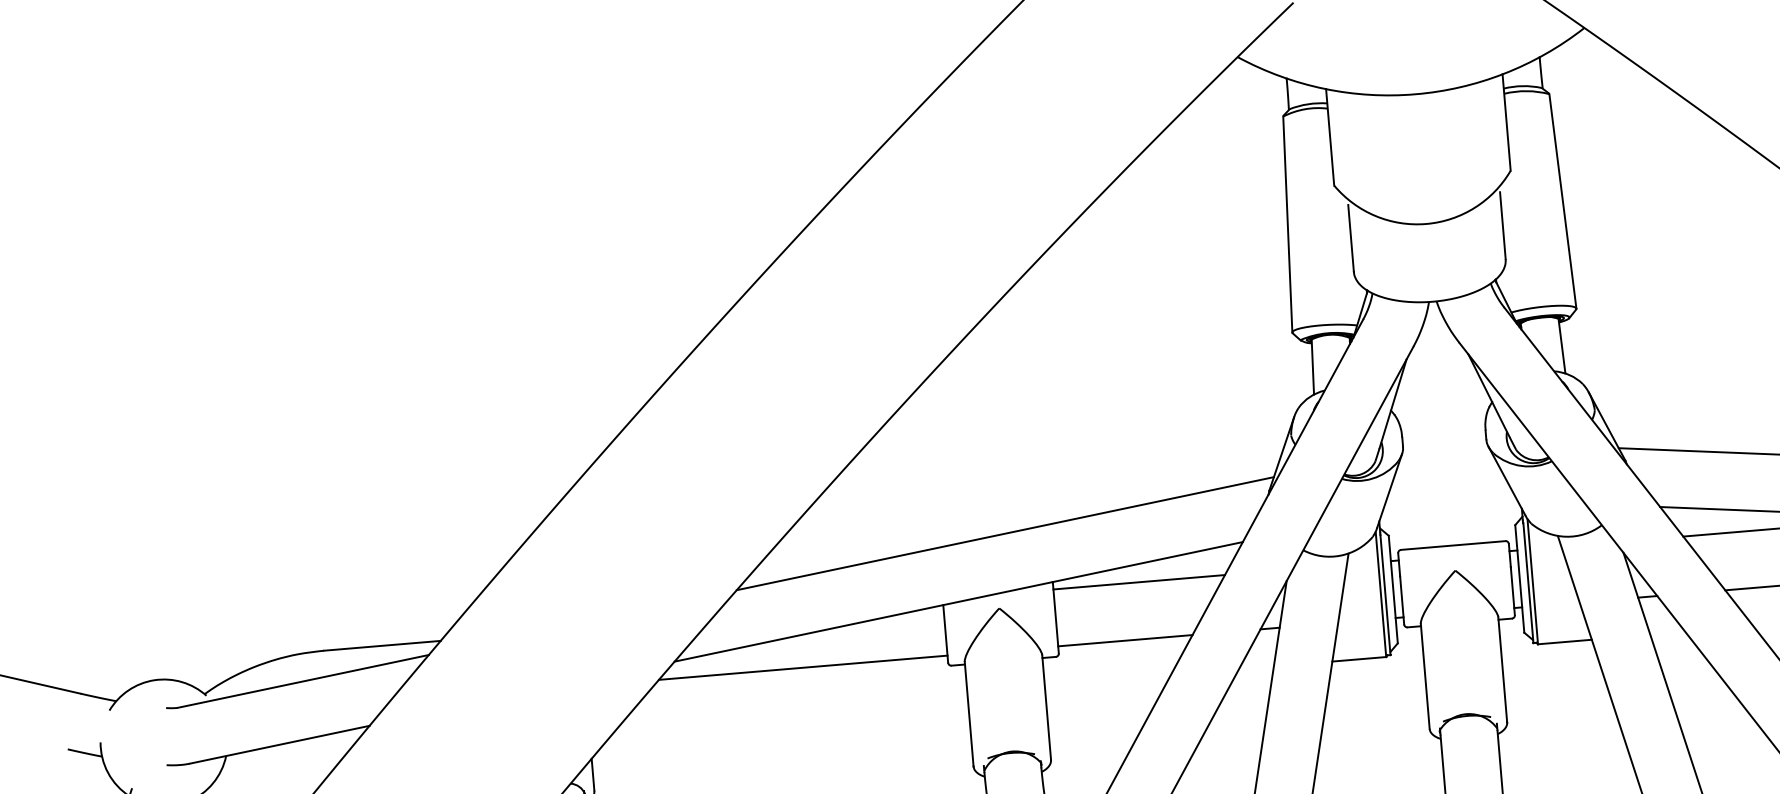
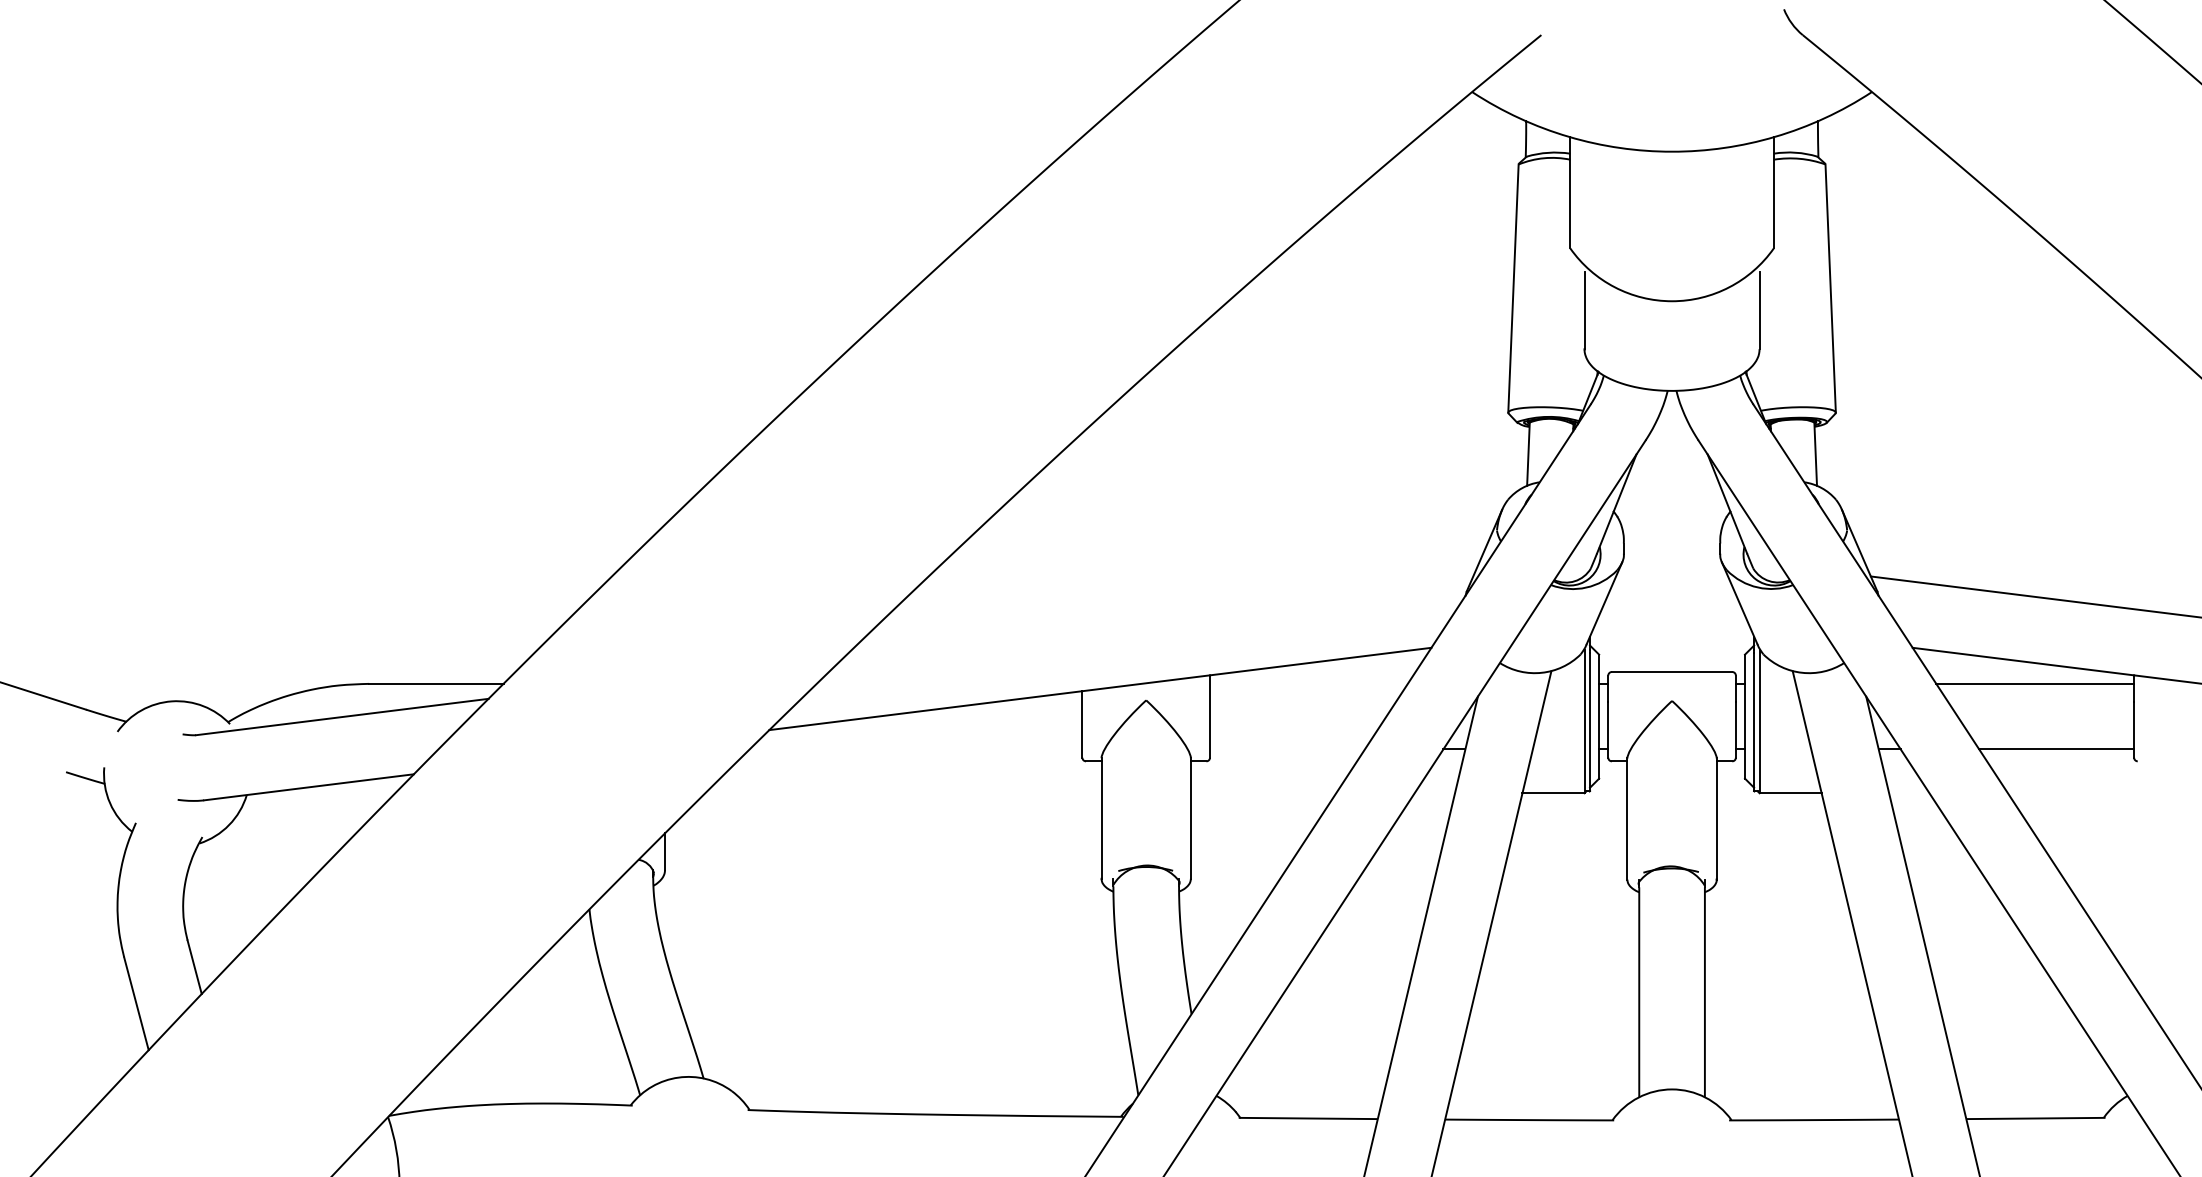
line: (1005, 533) -> (1160, 615), removed
line: (1138, 581) -> (1308, 683), removed
line: (1125, 640) -> (1287, 749), removed
line: (802, 667) -> (915, 749), removed

